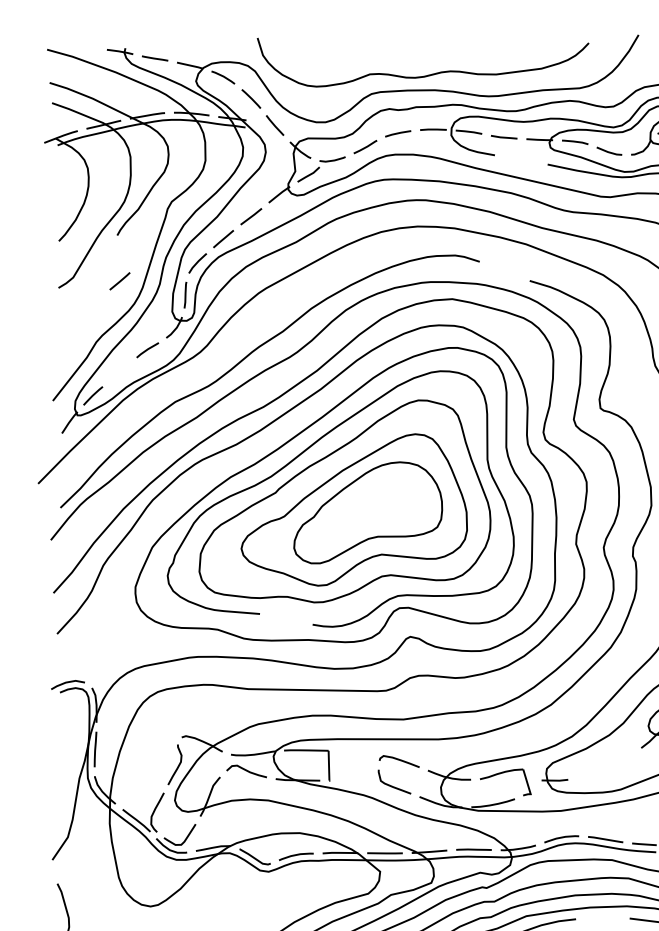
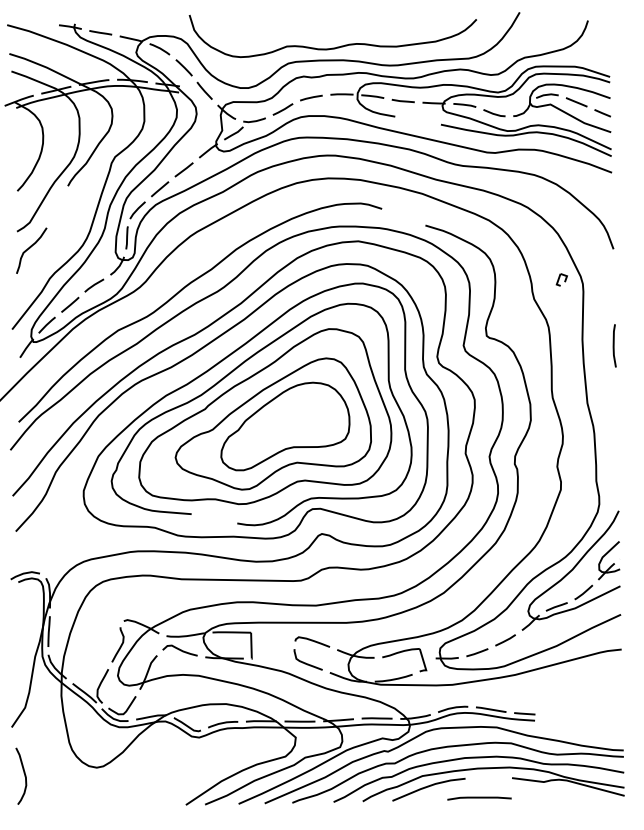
line: (120, 280) -> (70, 304), moved
curve: (74, 307) -> (30, 248), added
part: (604, 765) -> (490, 645), added

